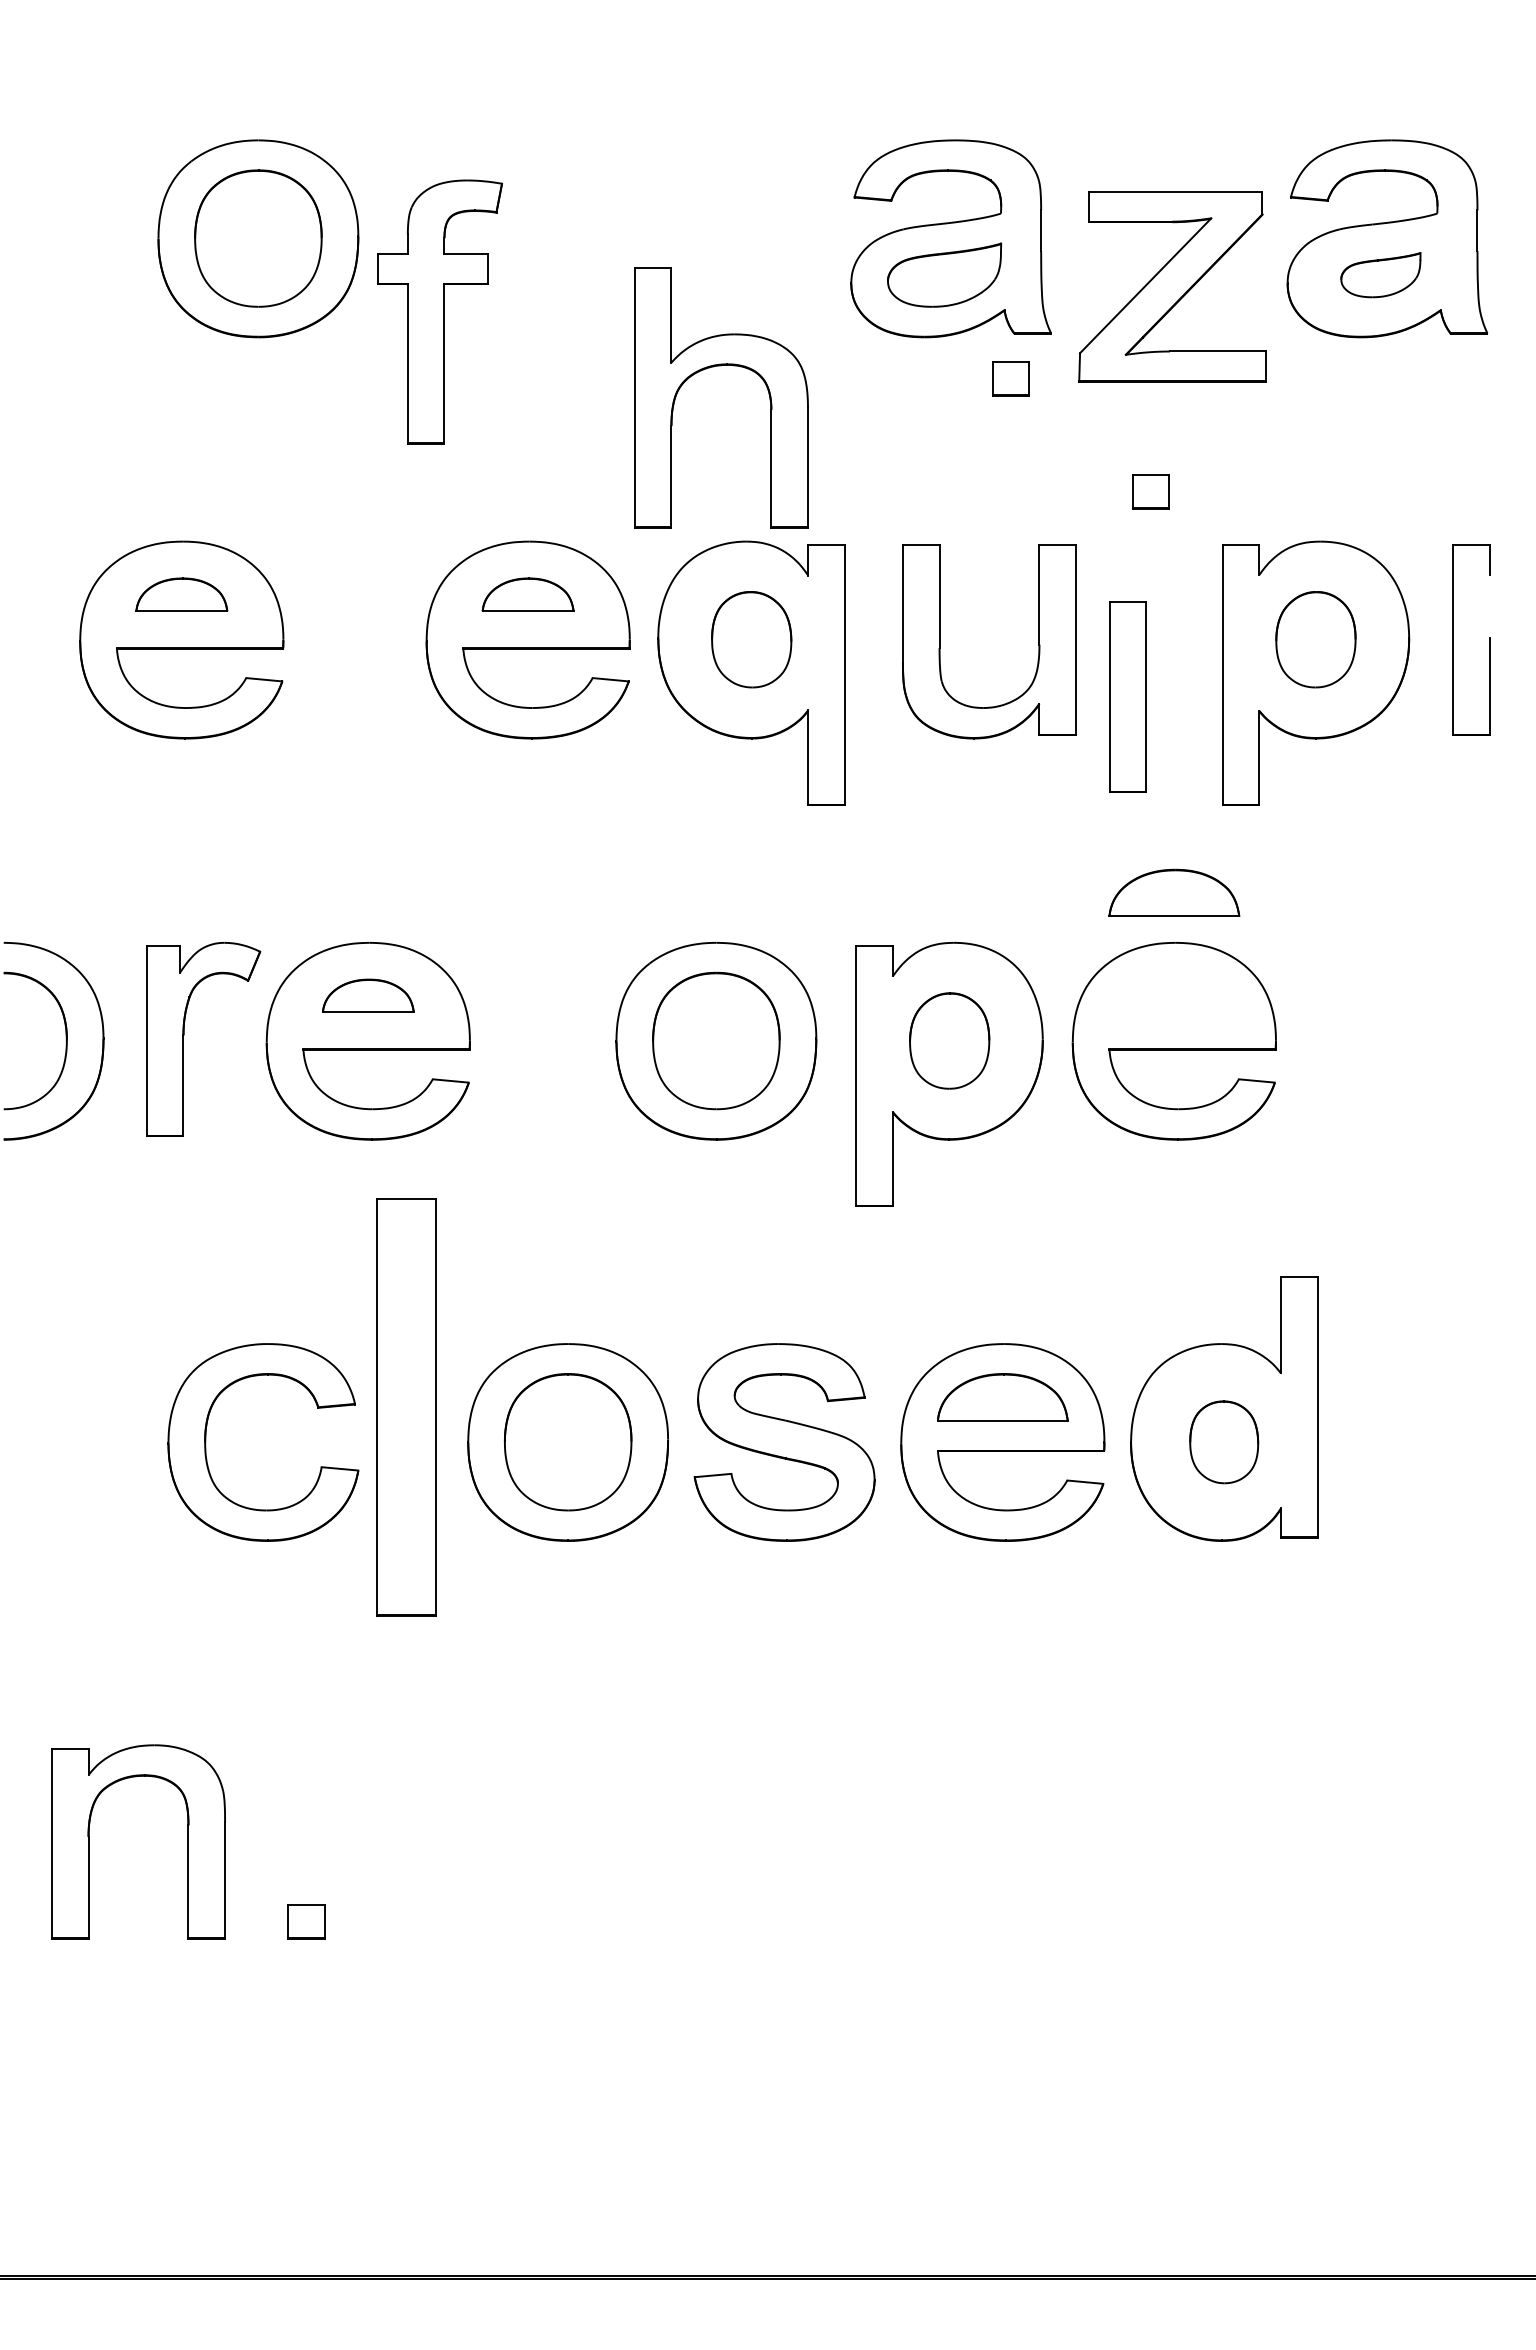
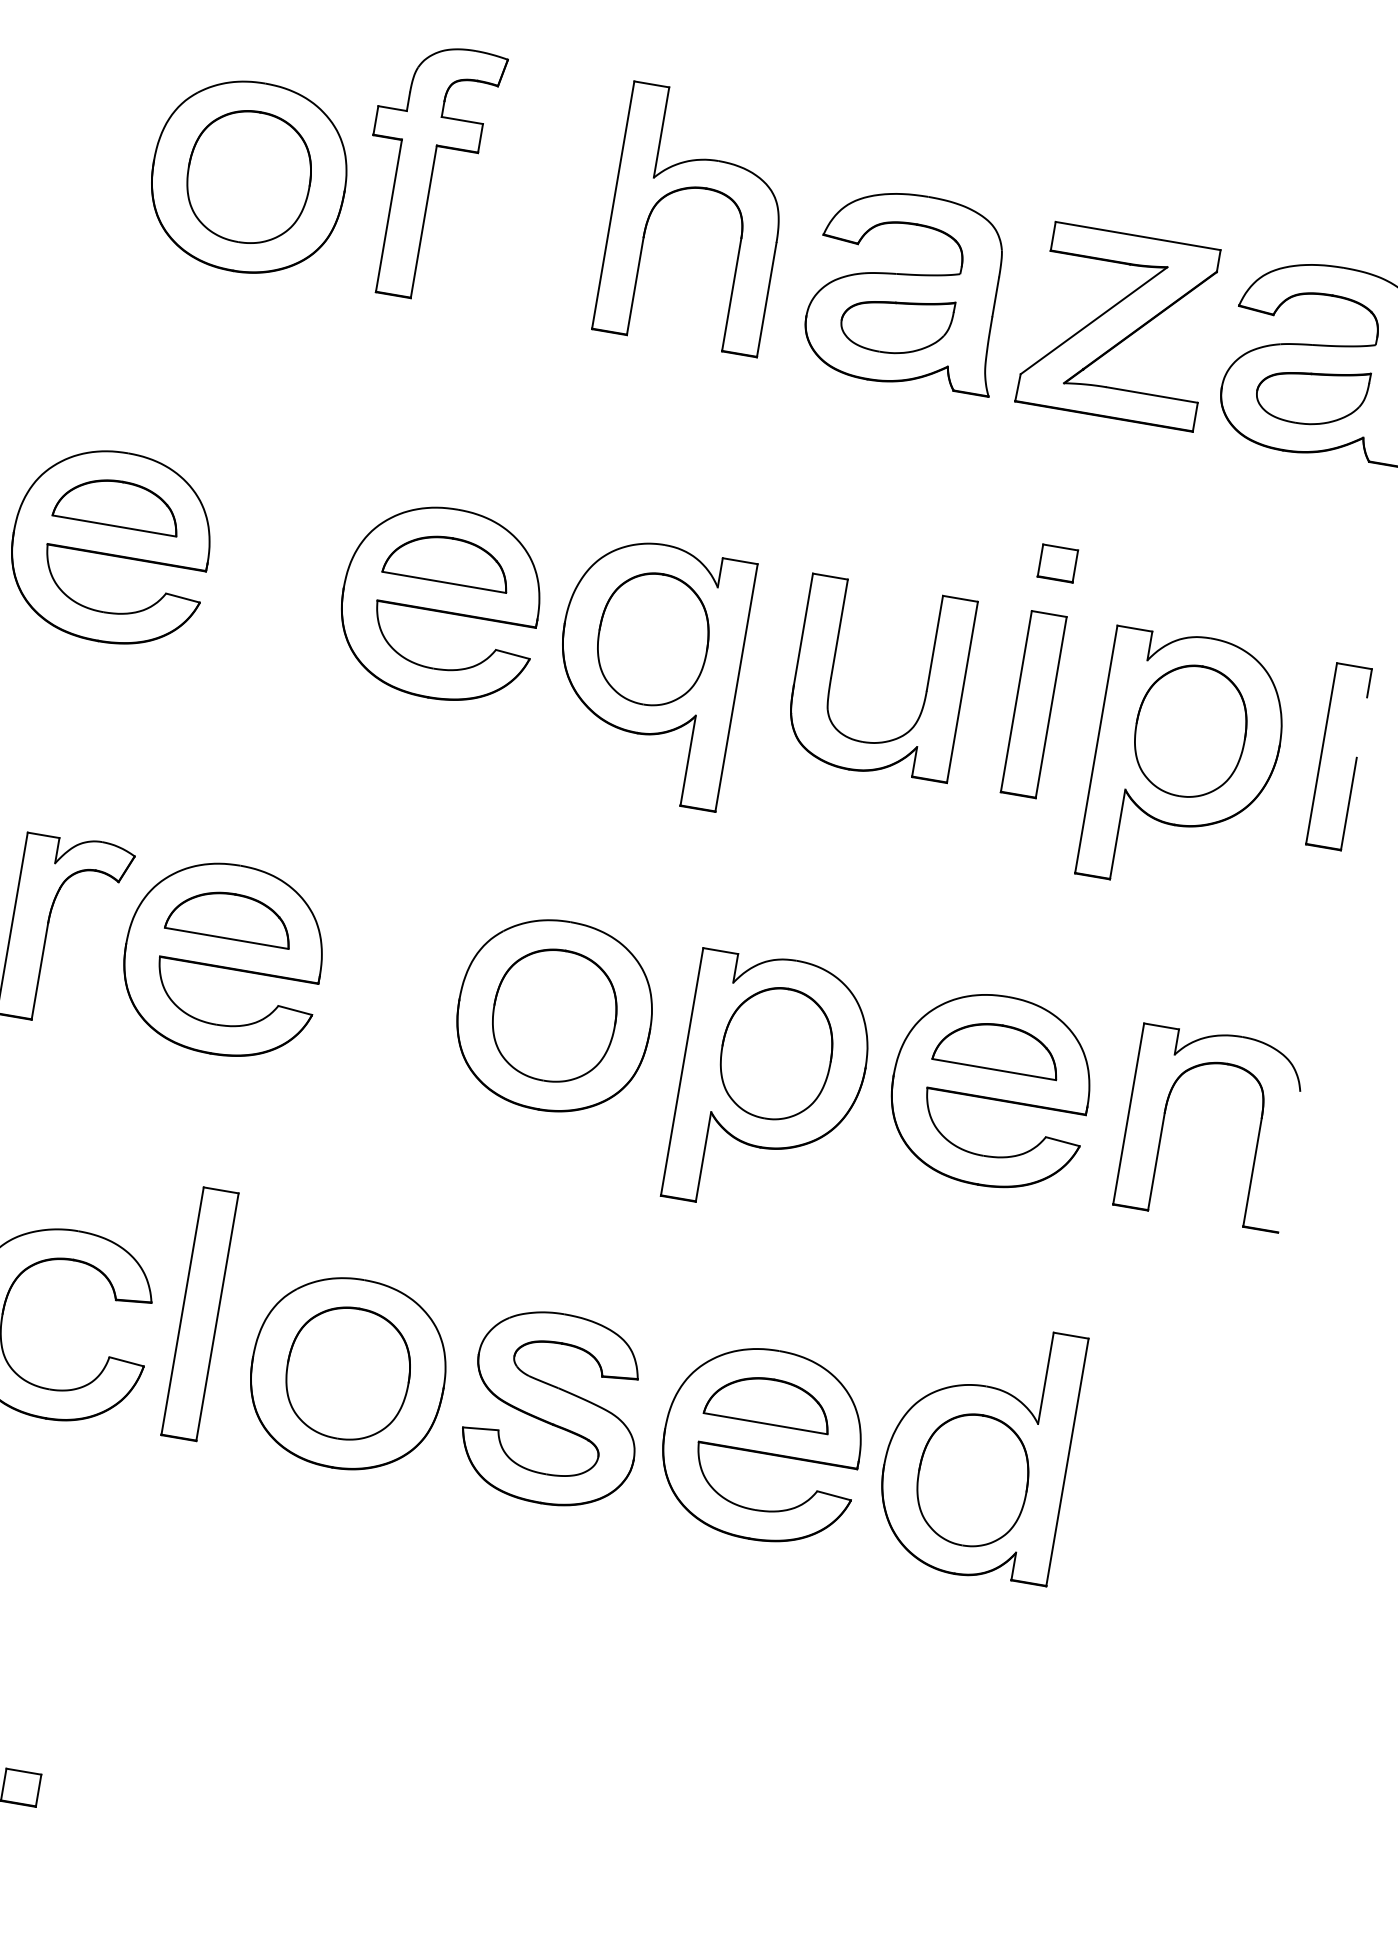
part: (1380, 274) -> (1311, 393), size x1.43
part: (1172, 286) -> (1119, 325), moved
part: (439, 311) -> (427, 171), moved
part: (721, 366) -> (700, 189), moved
part: (1010, 378) -> (942, 432), removed
part: (181, 594) -> (118, 503), size x1.43
part: (527, 594) -> (447, 559), size x1.43
part: (751, 639) -> (653, 639), size x1.43
part: (1315, 639) -> (1190, 730), size x1.43
part: (1127, 696) -> (1033, 703), moved
part: (1174, 892) -> (998, 1046), moved
part: (368, 995) -> (230, 915), size x1.43
part: (1356, 1038) -> (1164, 1117), added
part: (949, 1040) -> (776, 1053), size x1.43
part: (406, 1407) -> (199, 1314), size x0.62
part: (1223, 1442) -> (972, 1480), size x1.67

